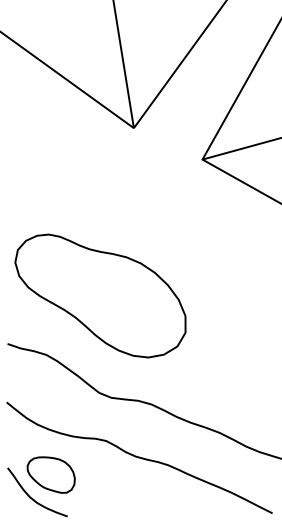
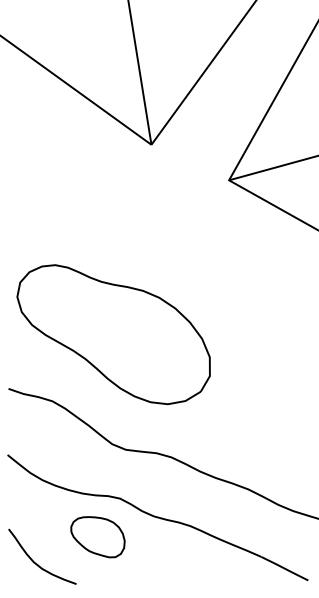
part: (50, 475) -> (97, 537), moved

